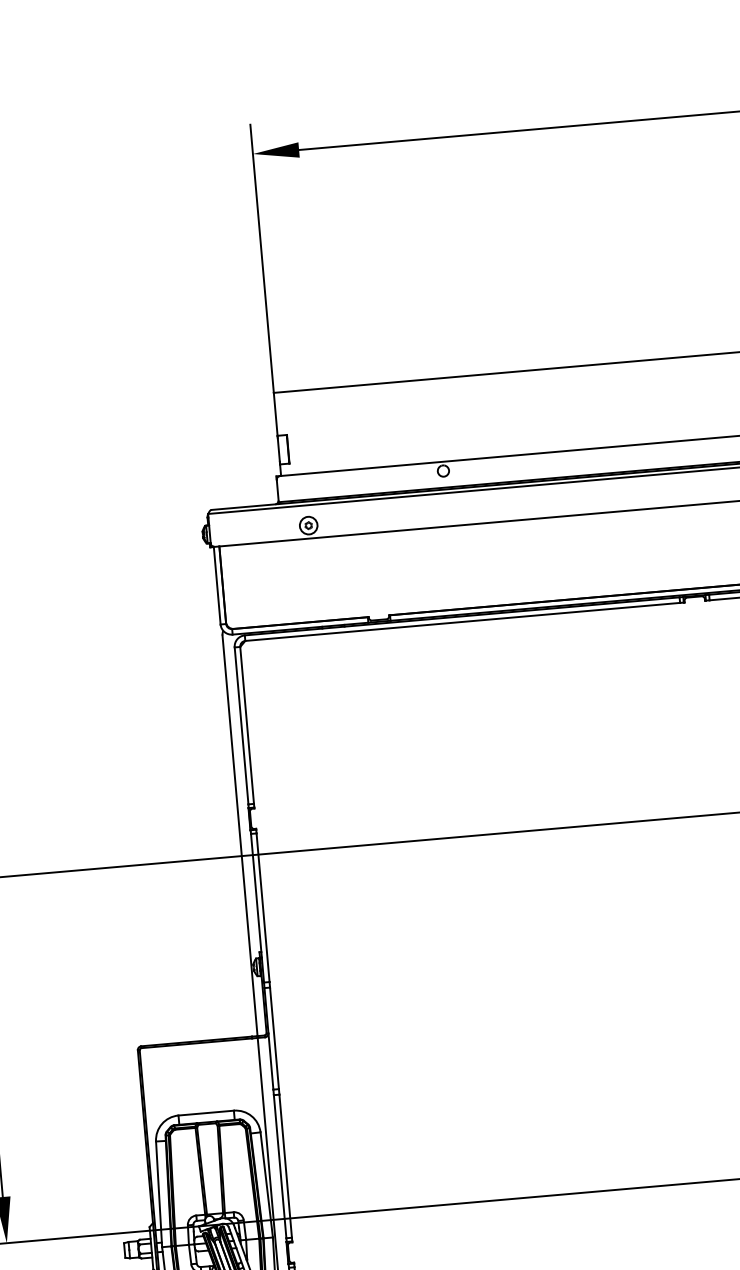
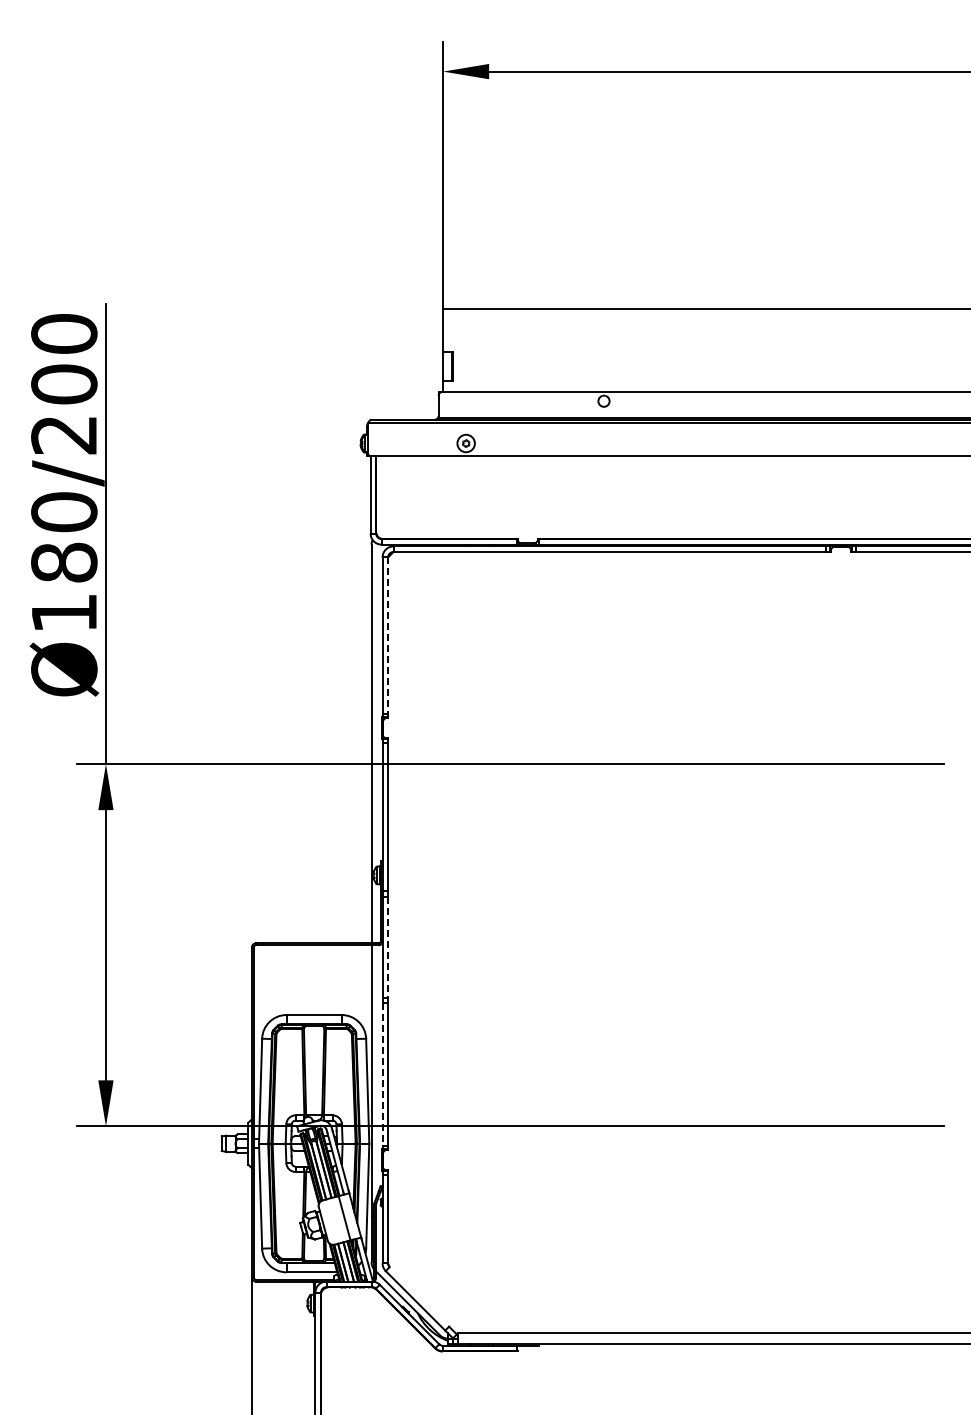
line: (247, 726) -> (388, 636), solid -> dashed
line: (274, 1038) -> (388, 947), solid -> dashed
line: (280, 1166) -> (382, 1074), solid -> dashed

